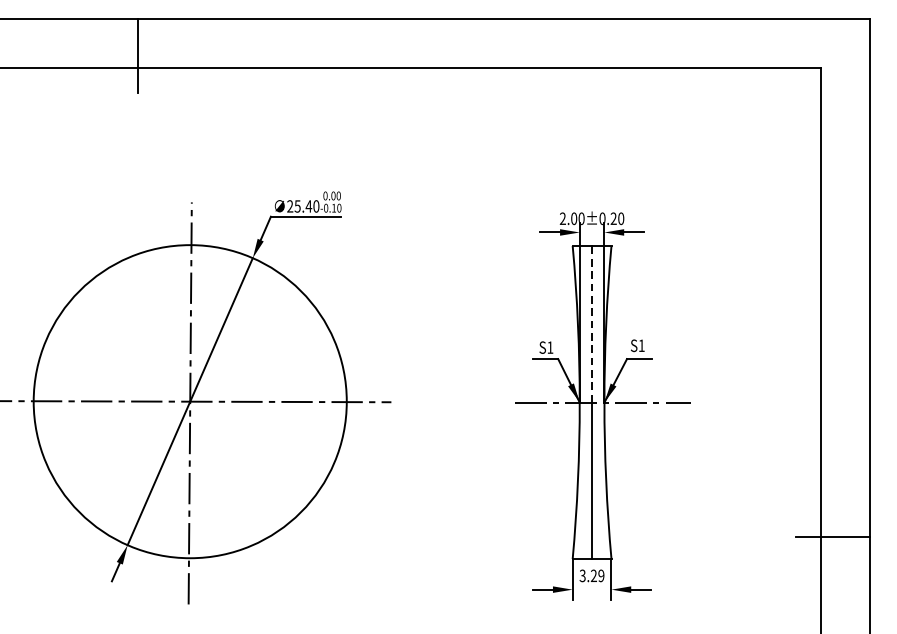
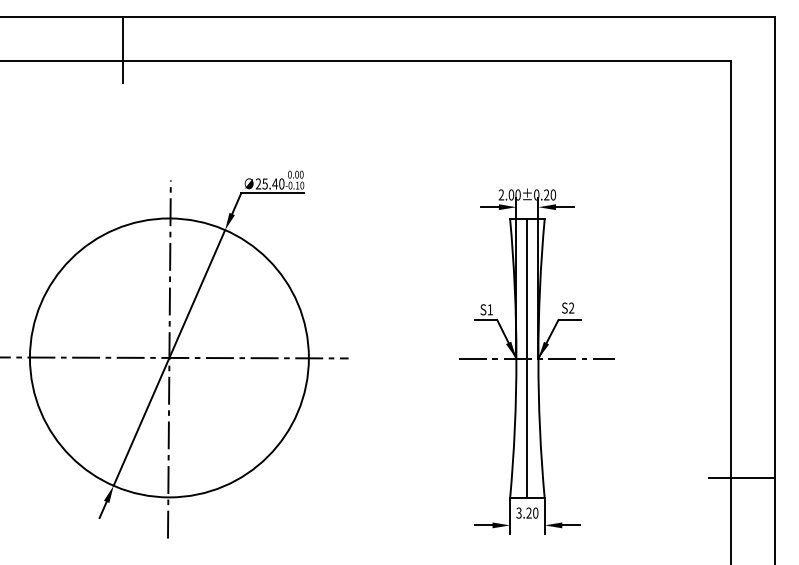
line: (592, 323) -> (527, 288), dashed -> solid
text: (641, 345) -> (571, 307), S1 -> S2
text: (601, 575) -> (535, 512), 3.29 -> 3.20

